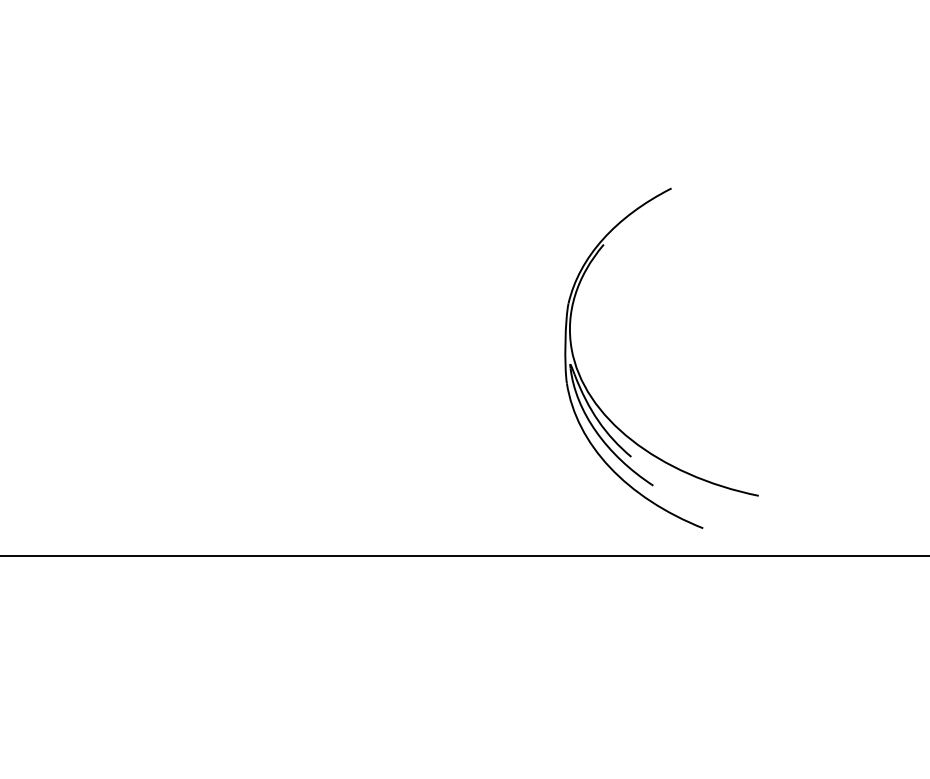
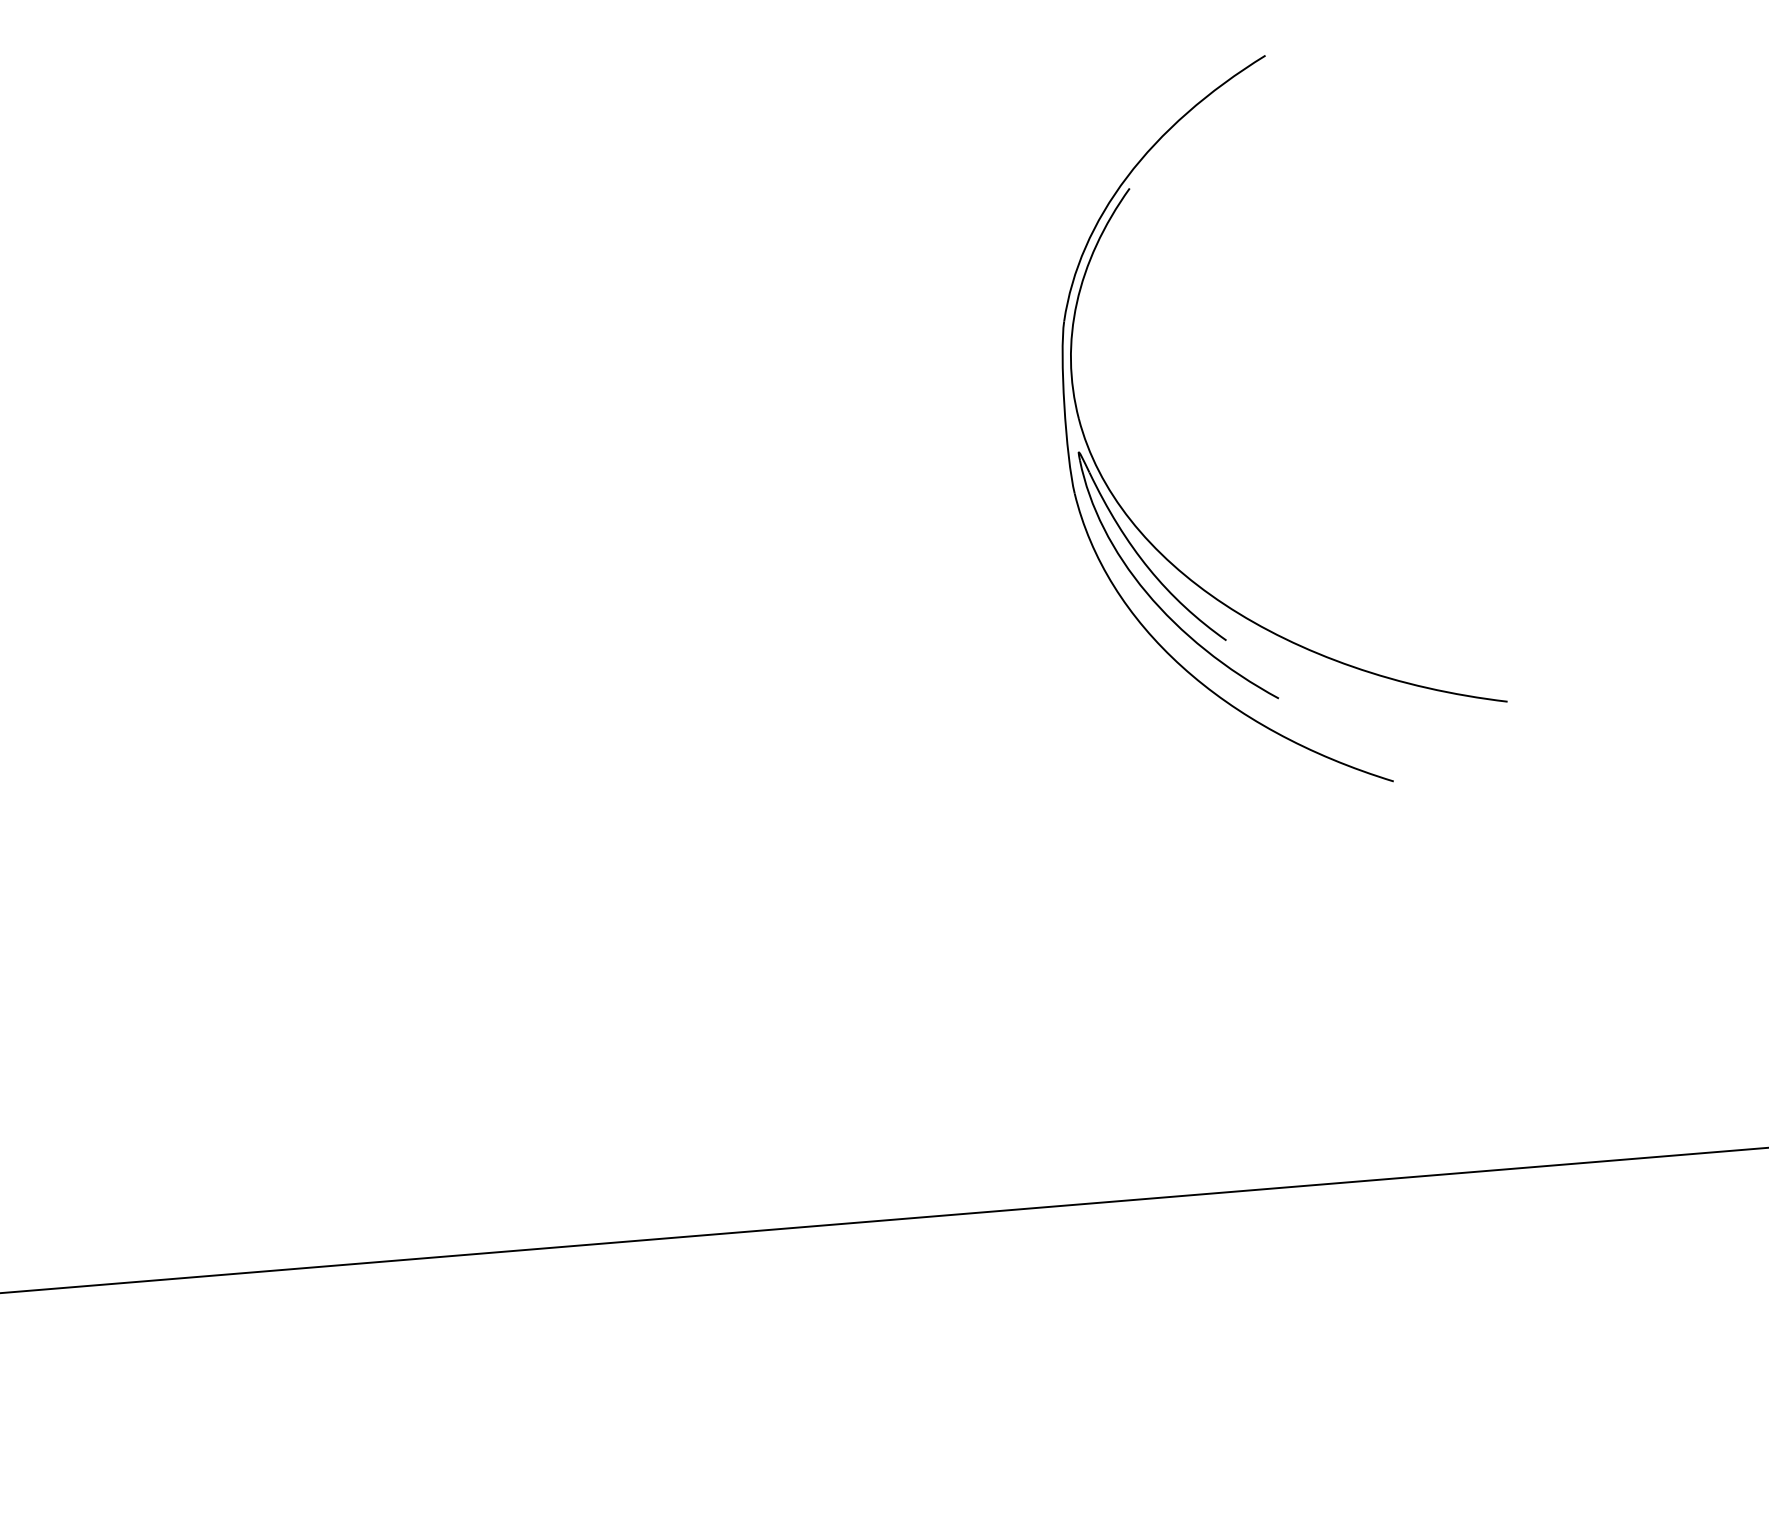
part: (600, 407) -> (1151, 539), moved

